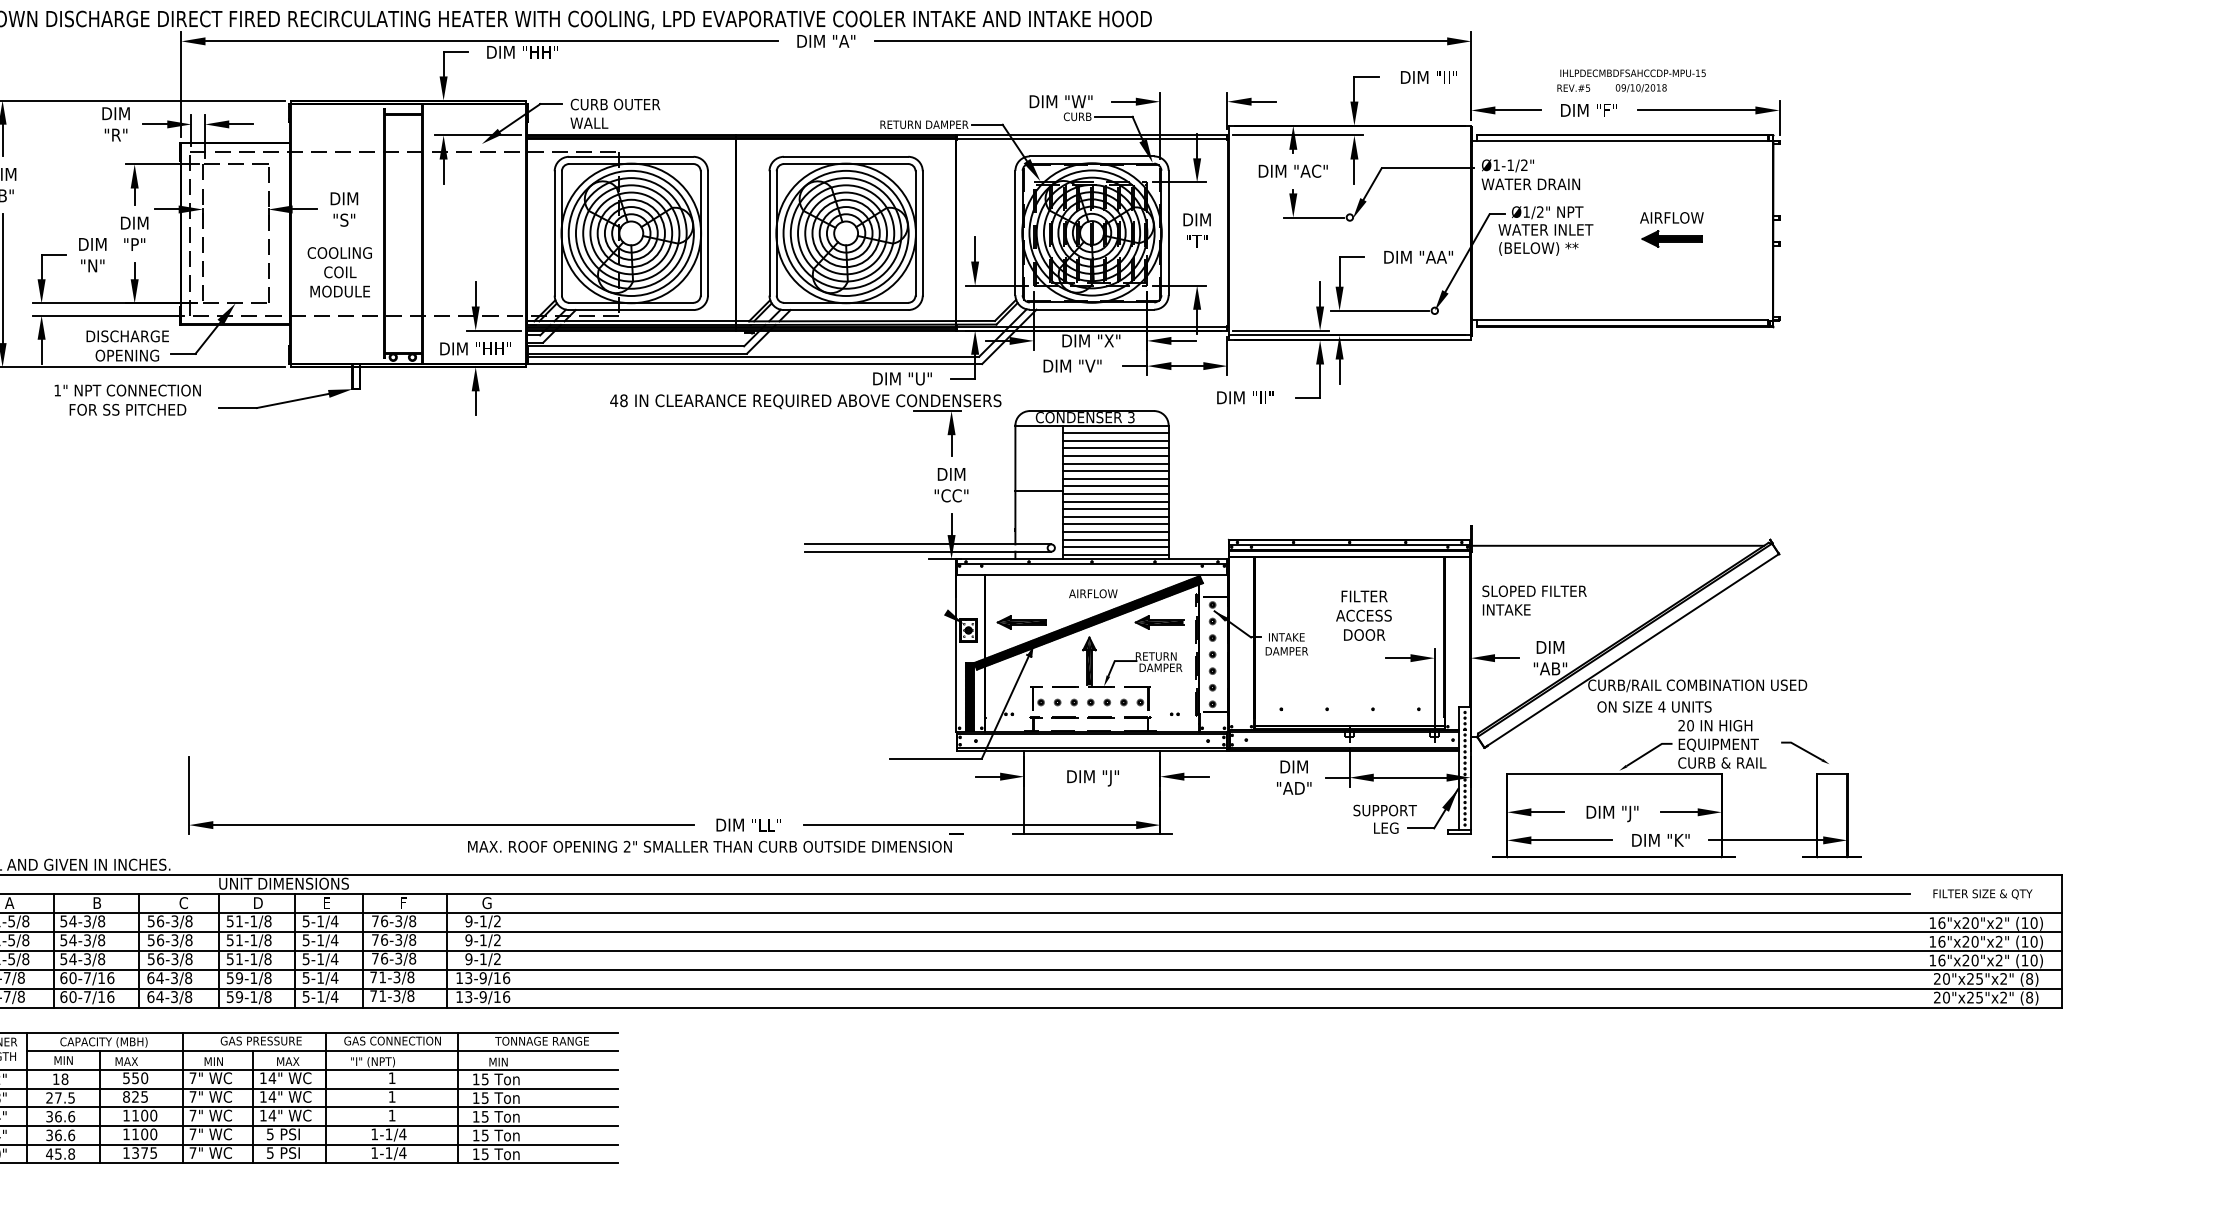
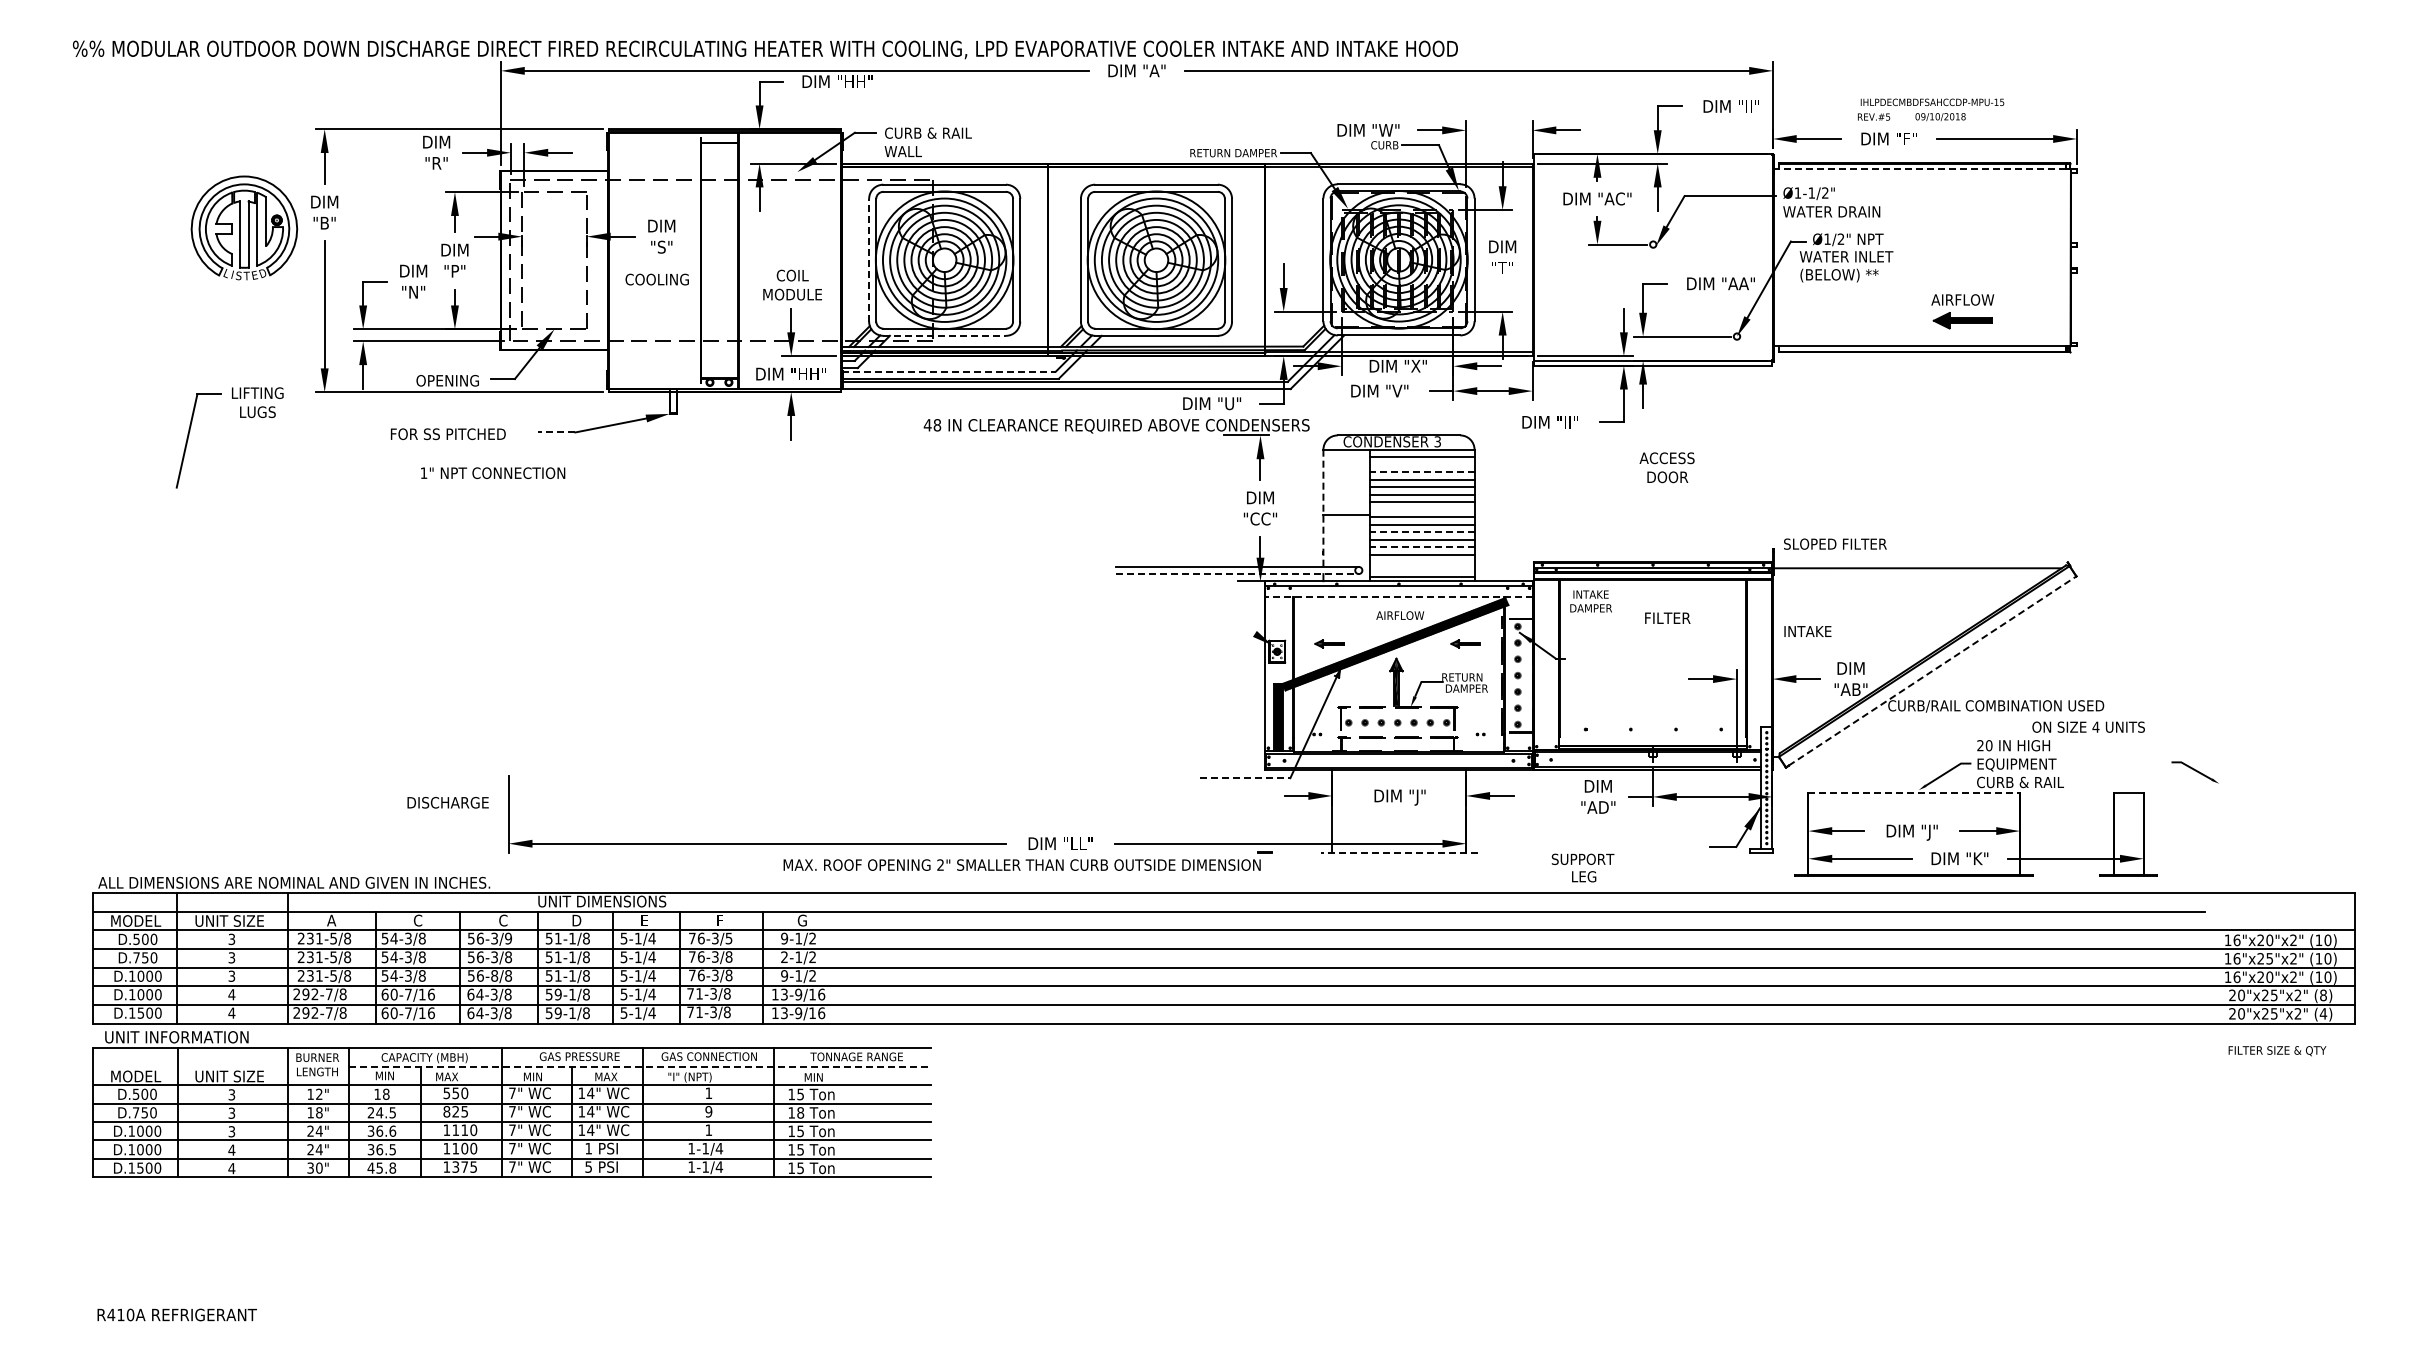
text: (637, 103) -> (950, 132), CURB OUTER -> CURB & RAIL
line: (1620, 140) -> (1920, 168), solid -> dashed
part: (1671, 229) -> (1962, 311), moved
line: (555, 232) -> (869, 259), solid -> dashed
text: (340, 281) -> (792, 284), moved
line: (632, 309) -> (945, 335), solid -> dashed
text: (127, 336) -> (447, 802), moved
line: (636, 346) -> (949, 371), solid -> dashed
text: (128, 389) -> (493, 472), moved
line: (237, 408) -> (556, 432), solid -> dashed
line: (1115, 440) -> (1422, 464), removed
line: (1114, 448) -> (1421, 472), solid -> dashed
line: (1015, 485) -> (1323, 508), solid -> dashed
line: (1115, 486) -> (1422, 509), removed
line: (1114, 509) -> (1421, 532), solid -> dashed
line: (1114, 524) -> (1421, 547), solid -> dashed
line: (1115, 539) -> (1422, 562), removed
line: (1115, 547) -> (1422, 569), removed
line: (929, 552) -> (1238, 574), solid -> dashed
line: (1091, 574) -> (1398, 596), solid -> dashed
text: (1534, 590) -> (1835, 543), moved
part: (1021, 622) -> (1329, 643), size x0.6
part: (1159, 622) -> (1465, 643), size x0.6
text: (1363, 625) -> (1666, 467), moved
text: (1286, 644) -> (1590, 601), moved
line: (1633, 649) -> (1932, 670), solid -> dashed
text: (1654, 706) -> (2088, 726), moved
part: (1804, 752) -> (2194, 772), moved
line: (936, 758) -> (1245, 778), solid -> dashed
line: (1614, 774) -> (1914, 793), solid -> dashed
text: (1384, 818) -> (1582, 867), moved
line: (1091, 834) -> (1398, 852), solid -> dashed
text: (1982, 894) -> (2277, 1051), moved
text: (96, 902) -> (417, 920), B -> C
text: (188, 921) -> (508, 938), 56-3/8 -> 56-3/9
text: (412, 921) -> (728, 938), 76-3/8 -> 76-3/5
text: (468, 940) -> (784, 957), 9-1/2 -> 2-1/2
text: (1974, 941) -> (2269, 958), 16"x20"x2" -> 16"x25"x2"
text: (174, 958) -> (494, 975), 56-3/8 -> 56-8/8
text: (2029, 997) -> (2323, 1013), (8) -> (4)
line: (322, 1051) -> (640, 1066), solid -> dashed
text: (391, 1096) -> (708, 1111), 1 -> 9
text: (58, 1097) -> (379, 1112), 27.5 -> 24.5
text: (485, 1097) -> (800, 1112), 15 -> 18
text: (144, 1115) -> (464, 1130), 1100 -> 1110
text: (270, 1134) -> (588, 1148), 5 -> 1
text: (71, 1135) -> (392, 1149), 36.6 -> 36.5

